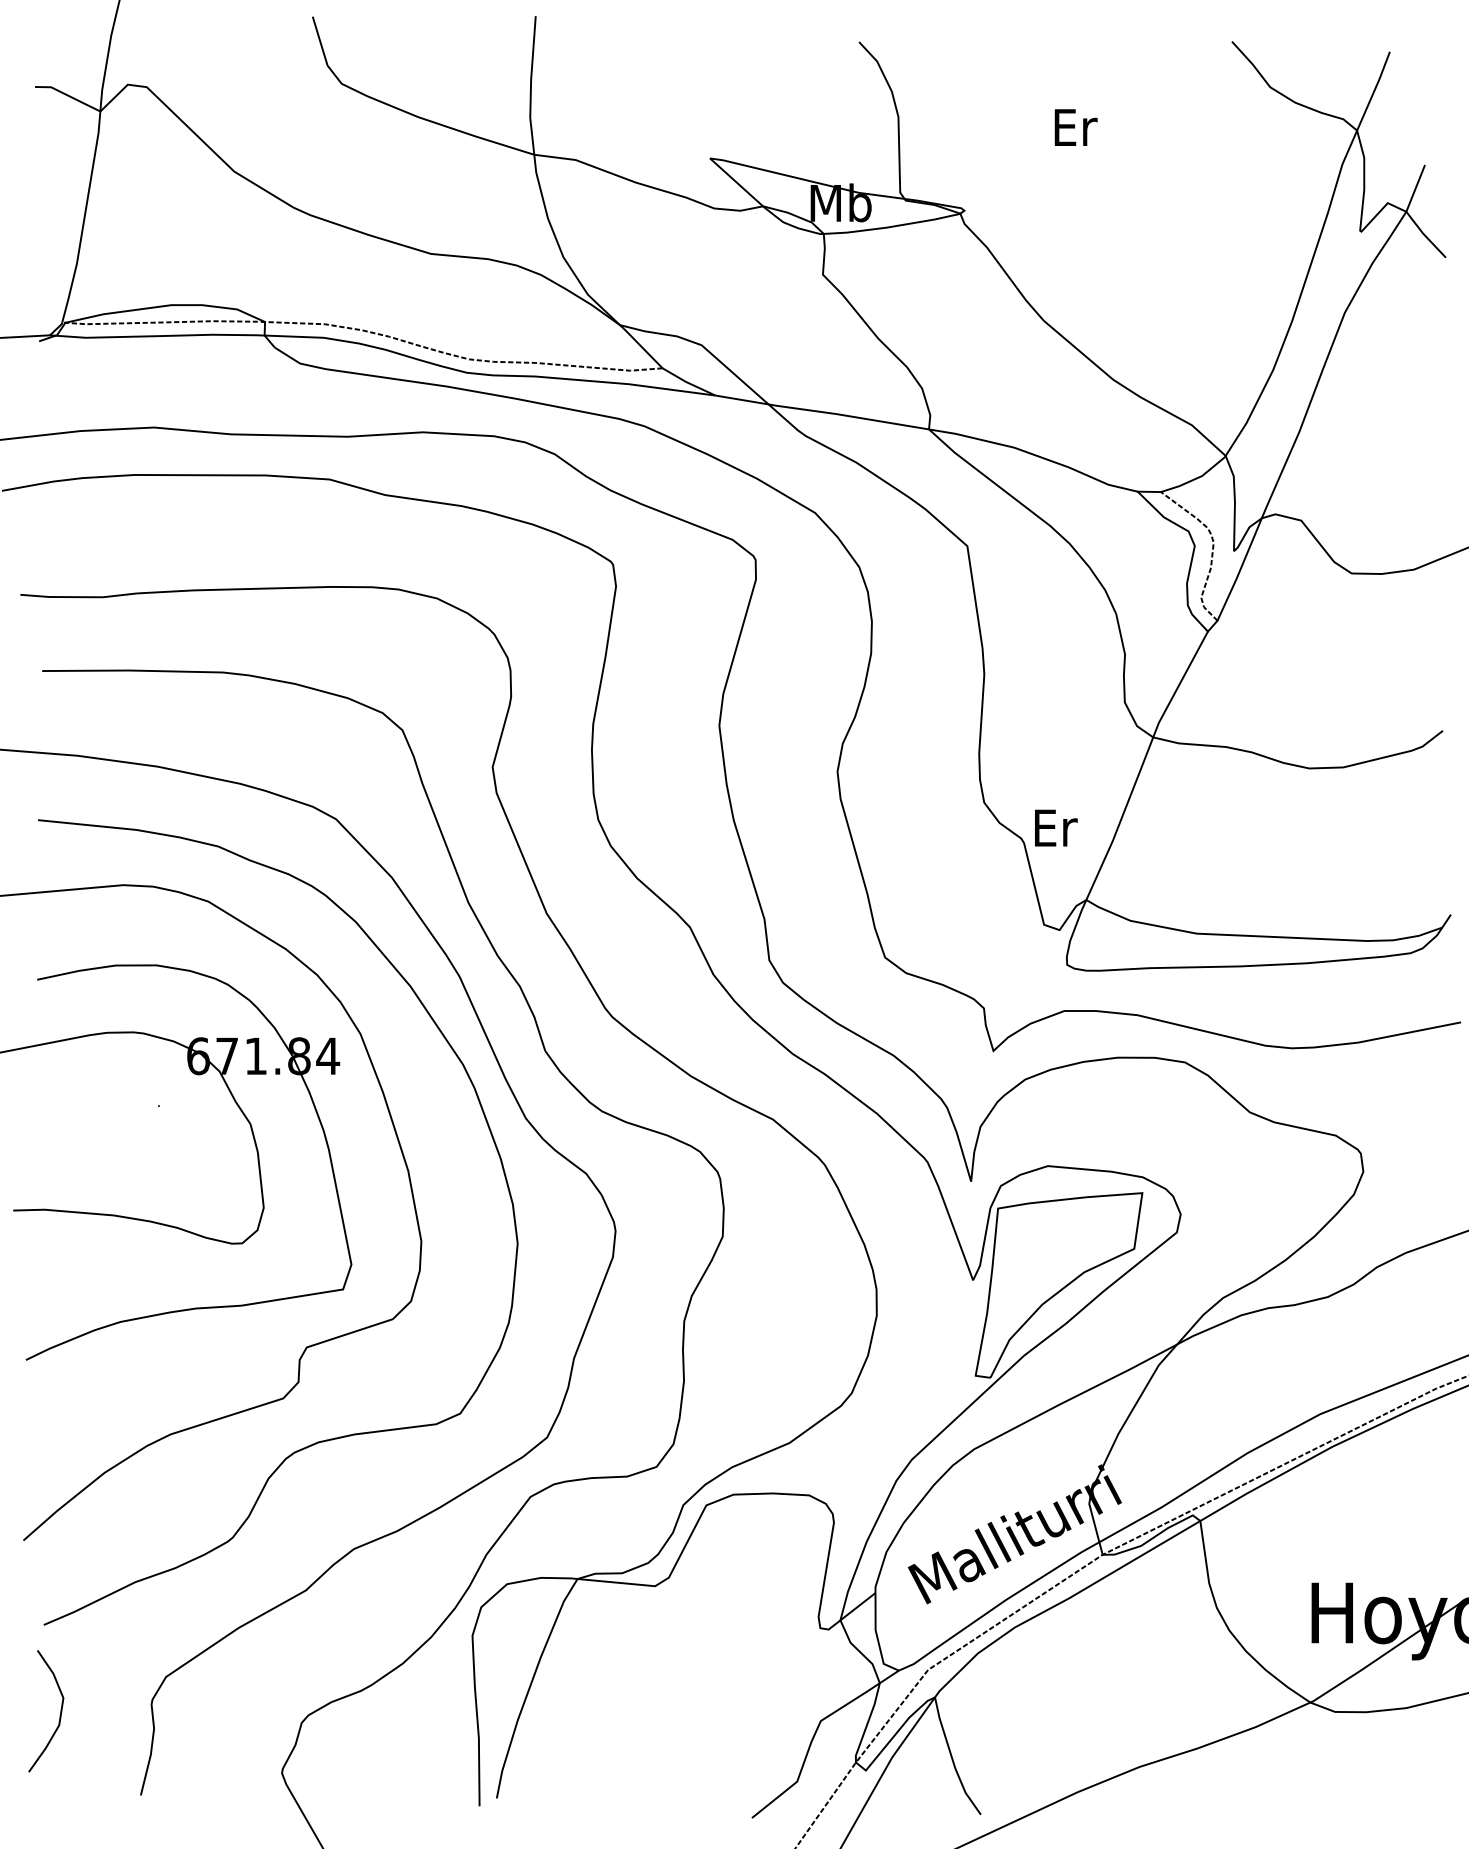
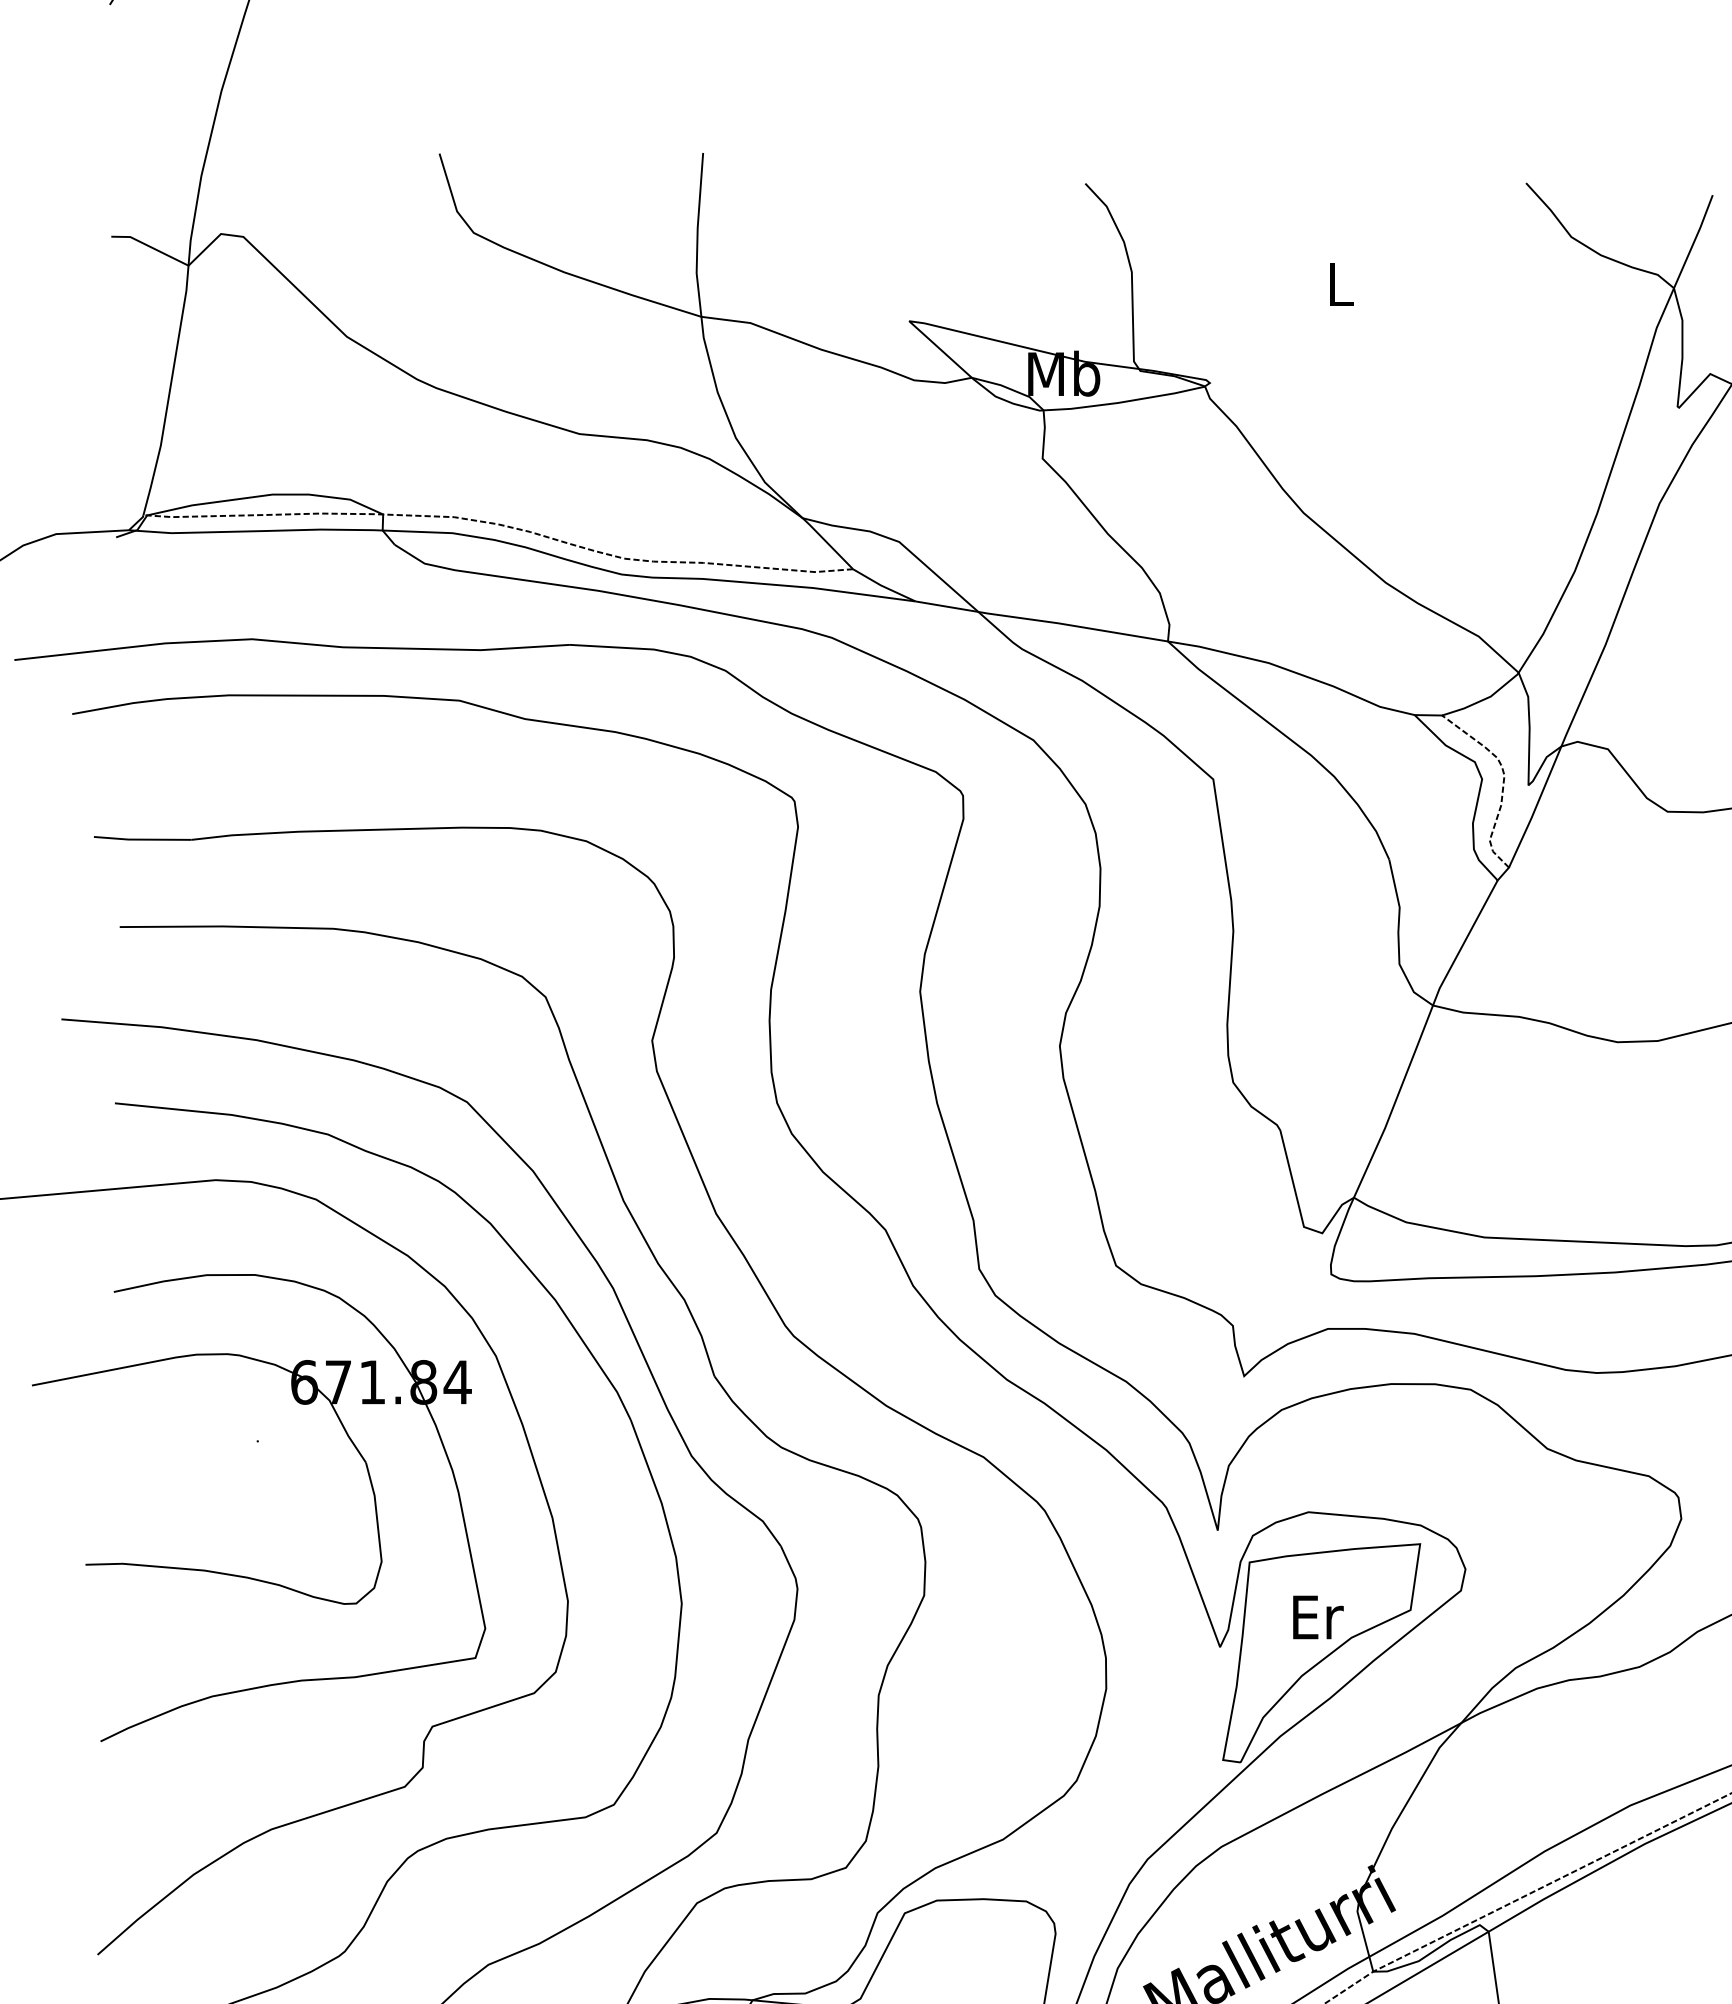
text: (1075, 127) -> (1341, 284), Er -> L
text: (1056, 827) -> (1318, 1616), moved

